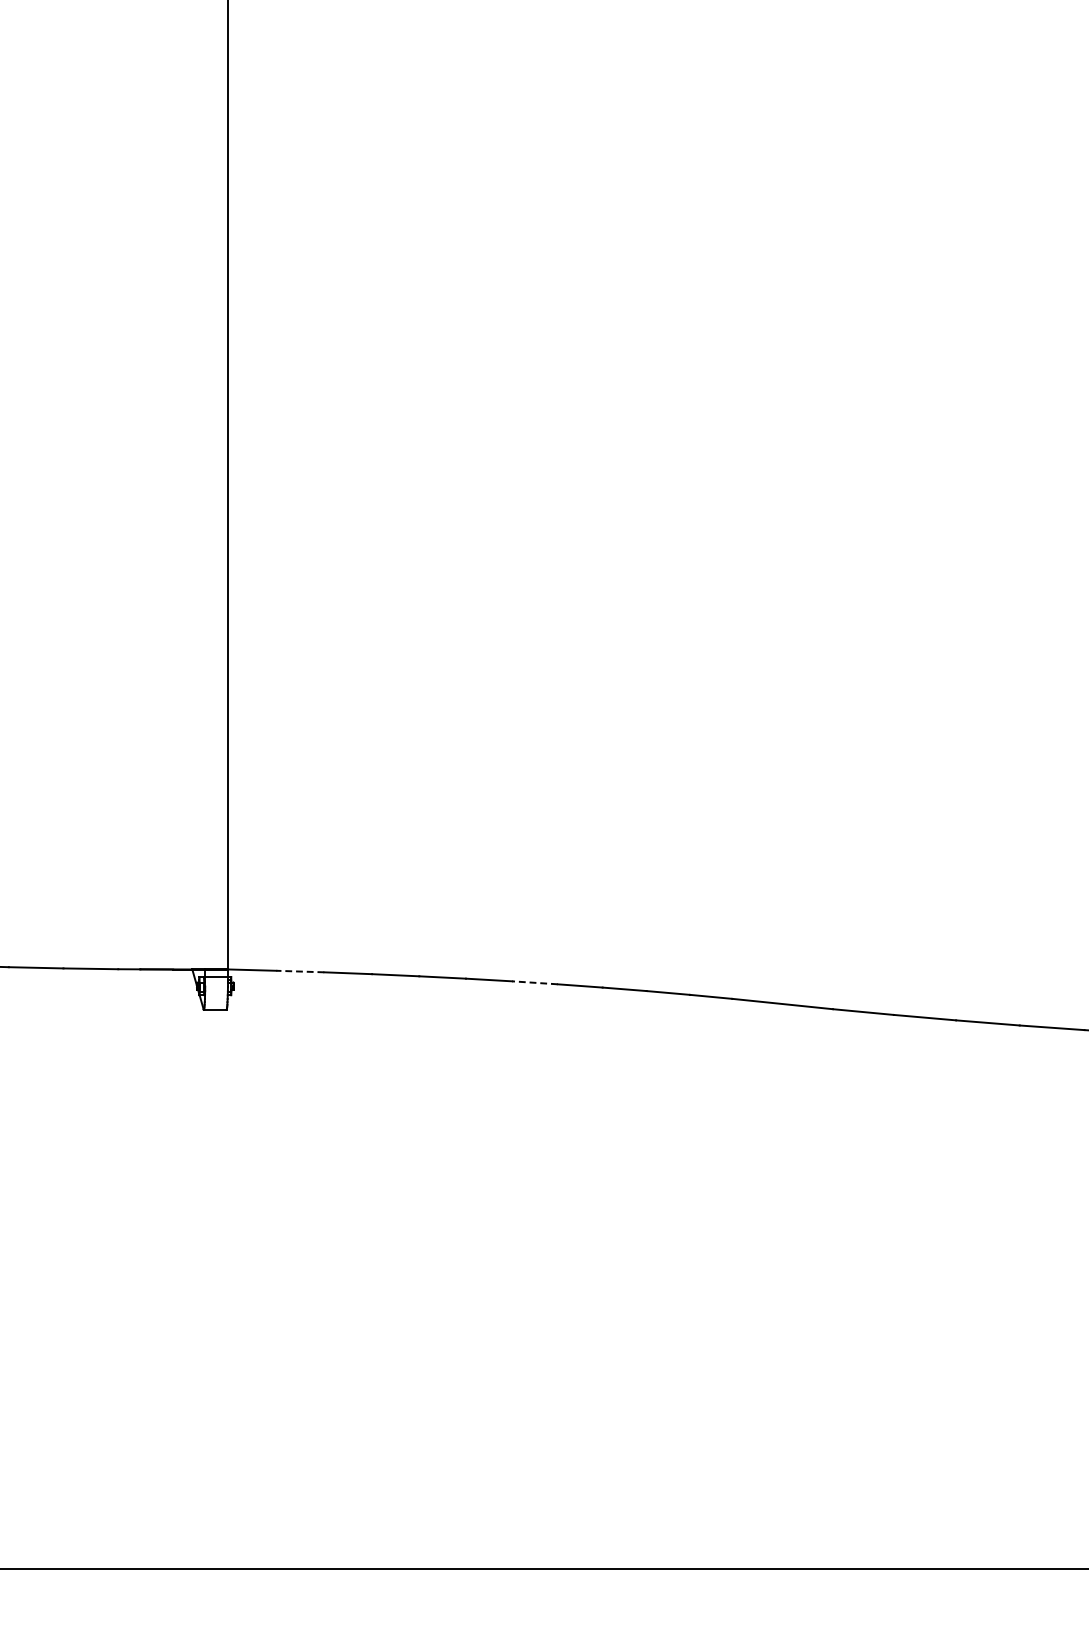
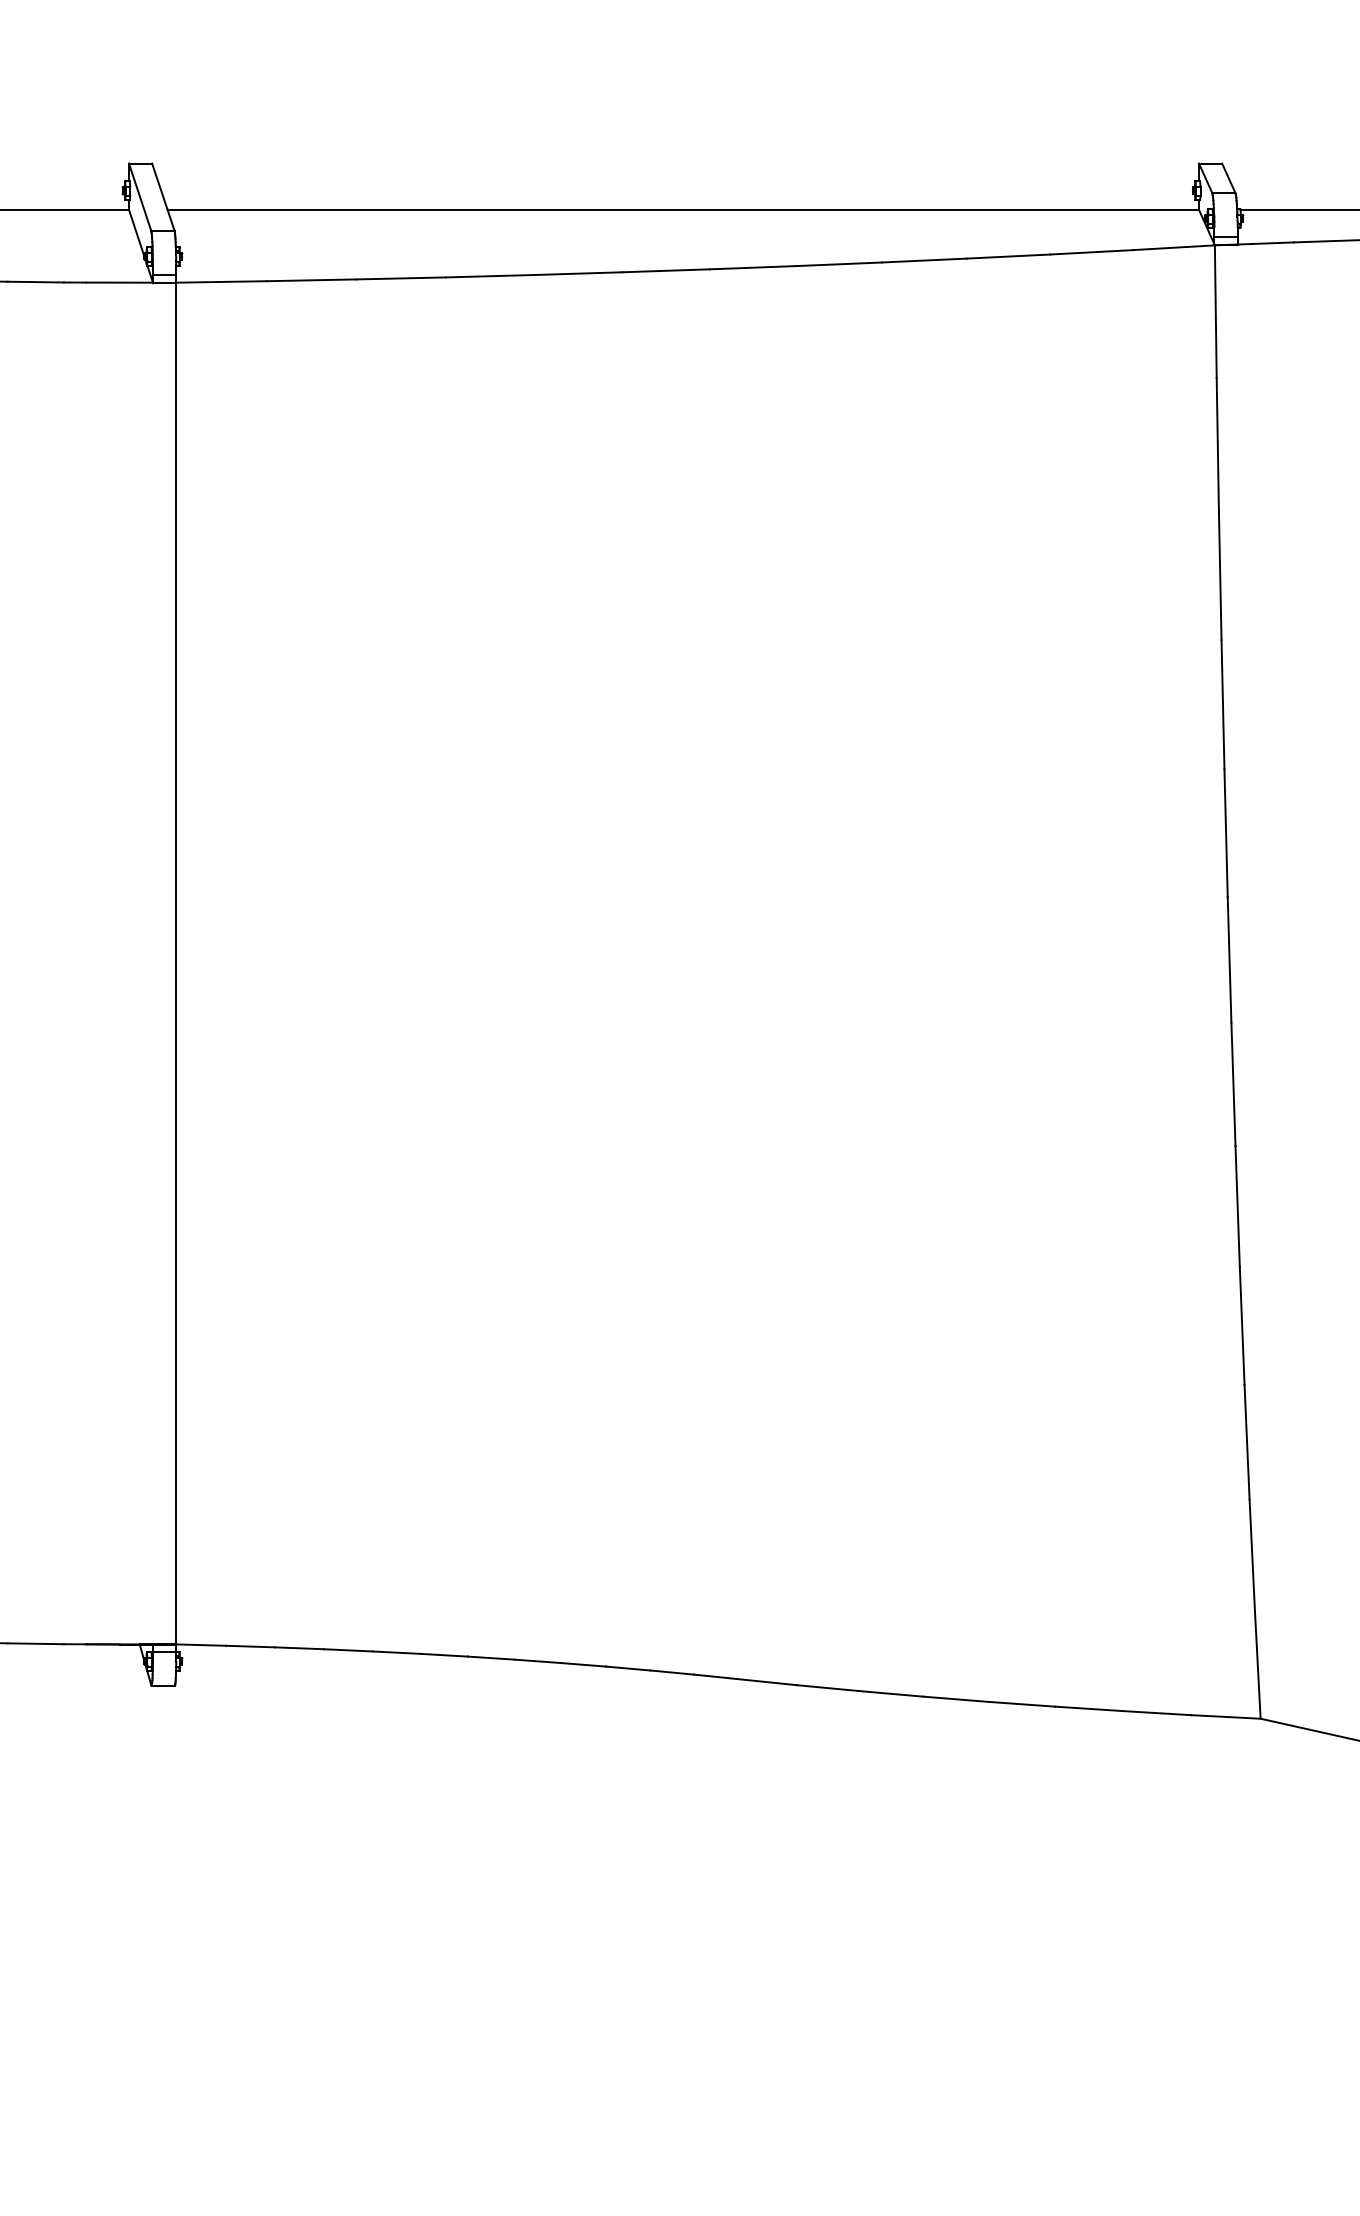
line: (300, 971) -> (250, 1646), dashed -> solid
line: (534, 983) -> (490, 1658), dashed -> solid

